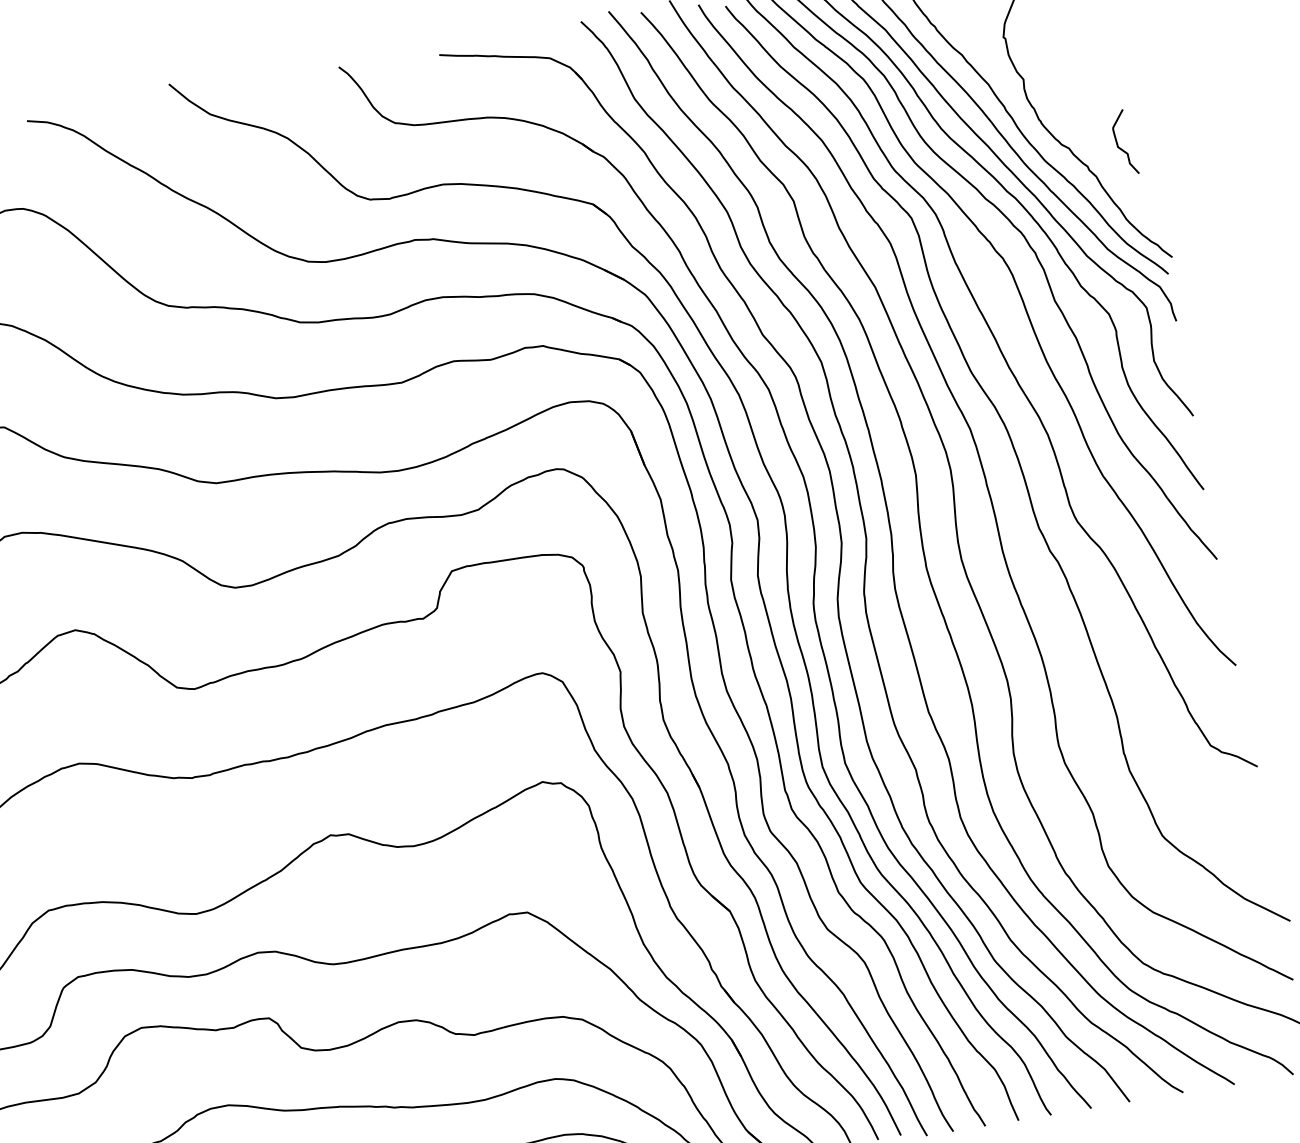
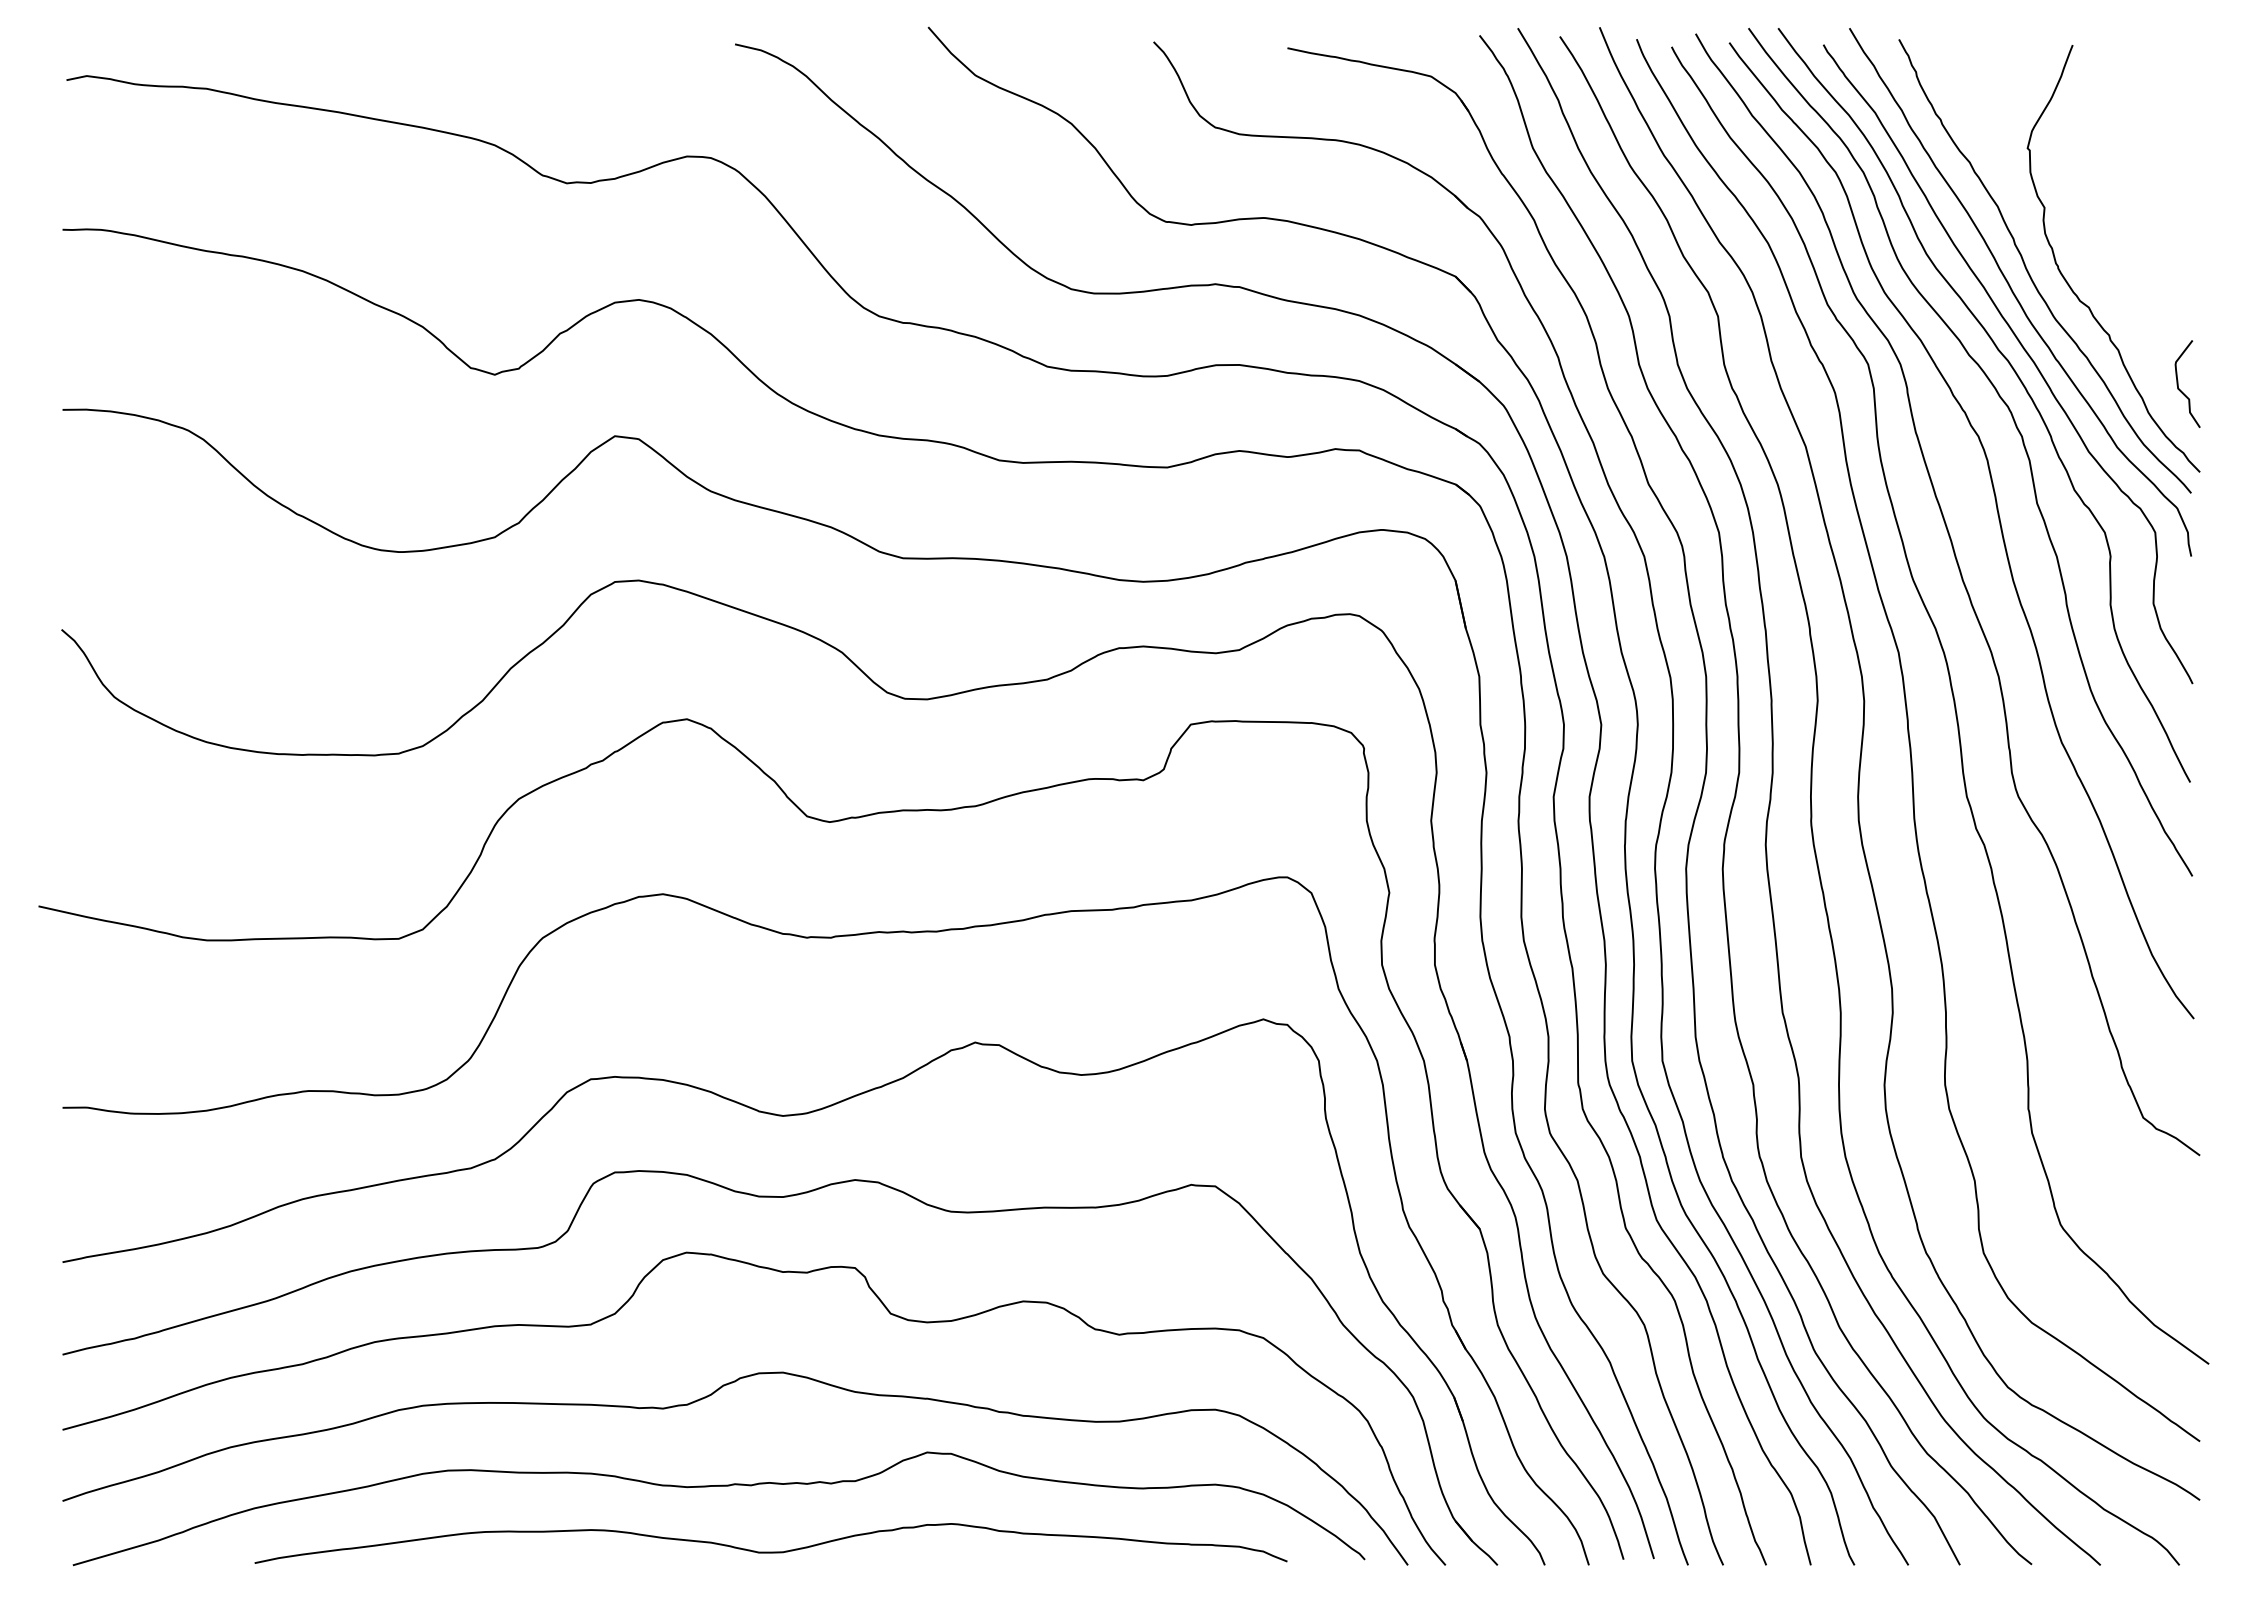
curve: (1117, 143) -> (2178, 383), moved

